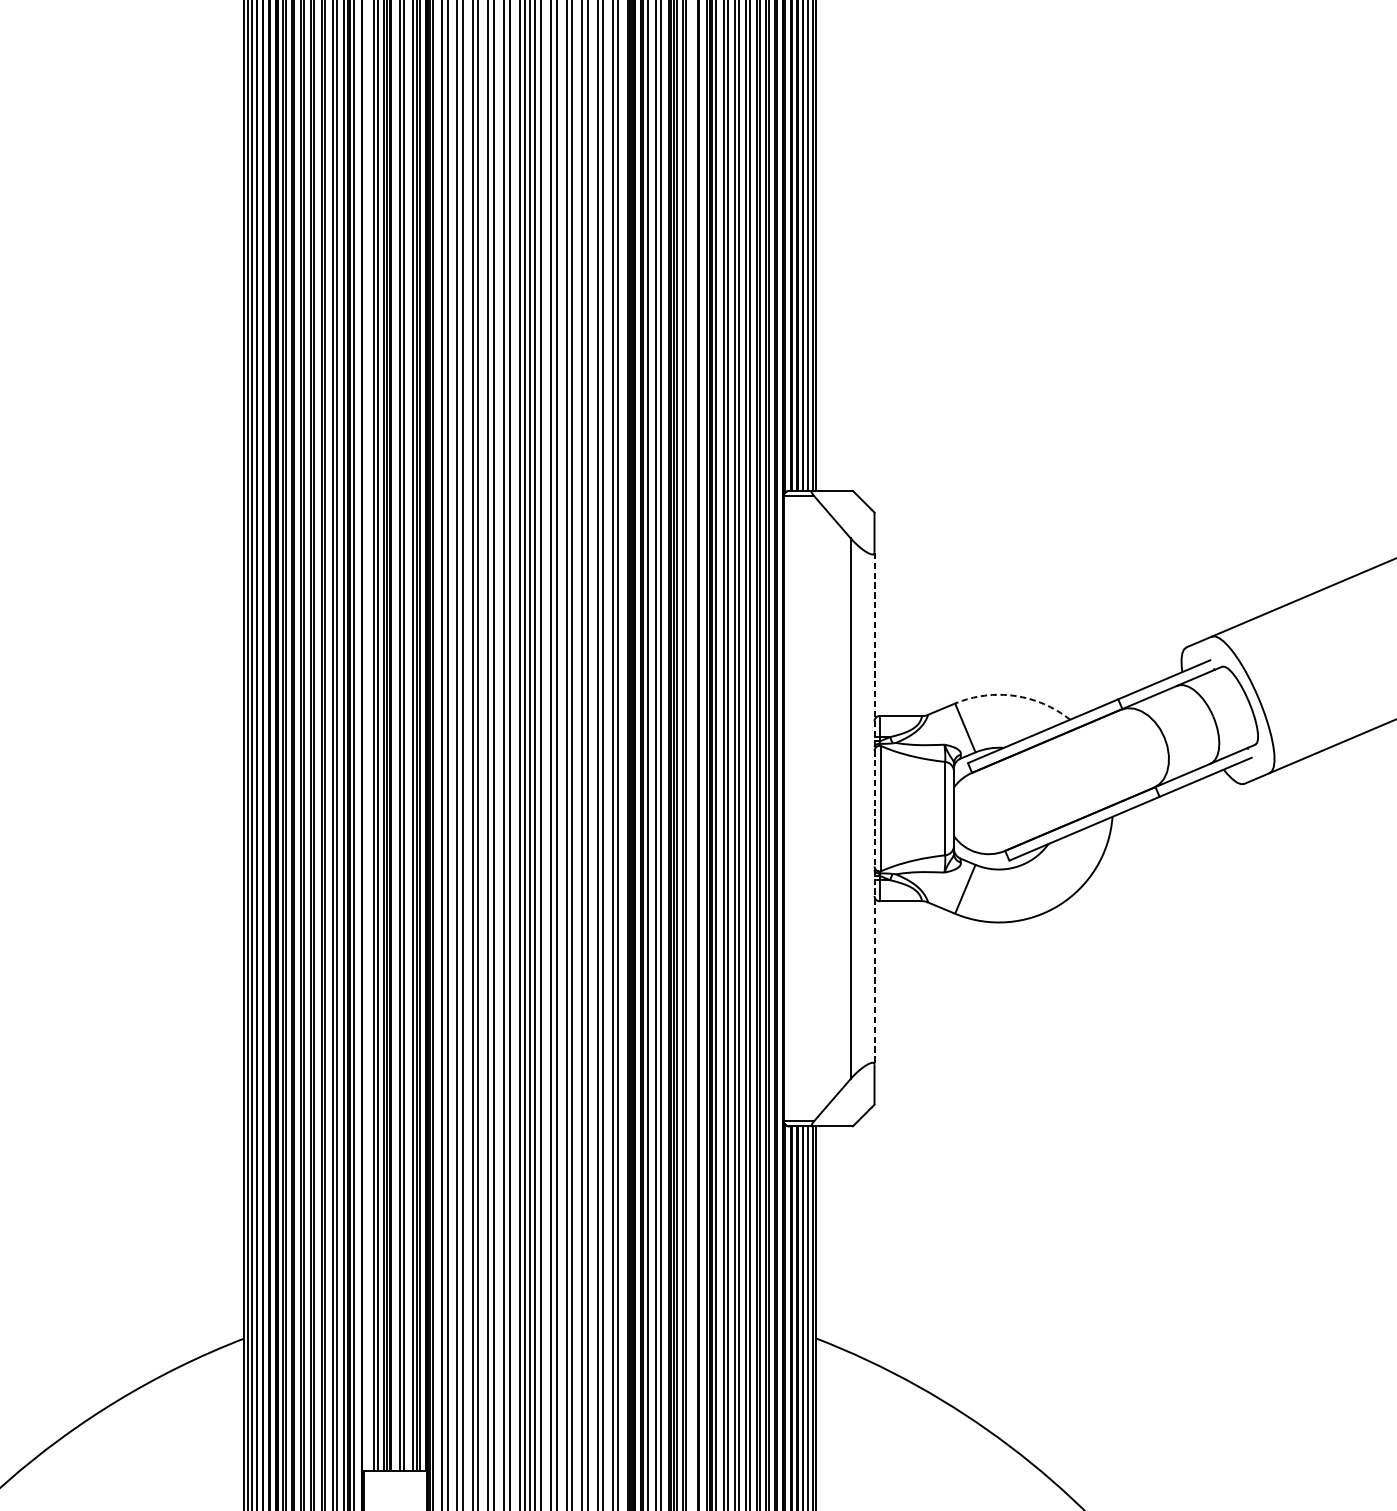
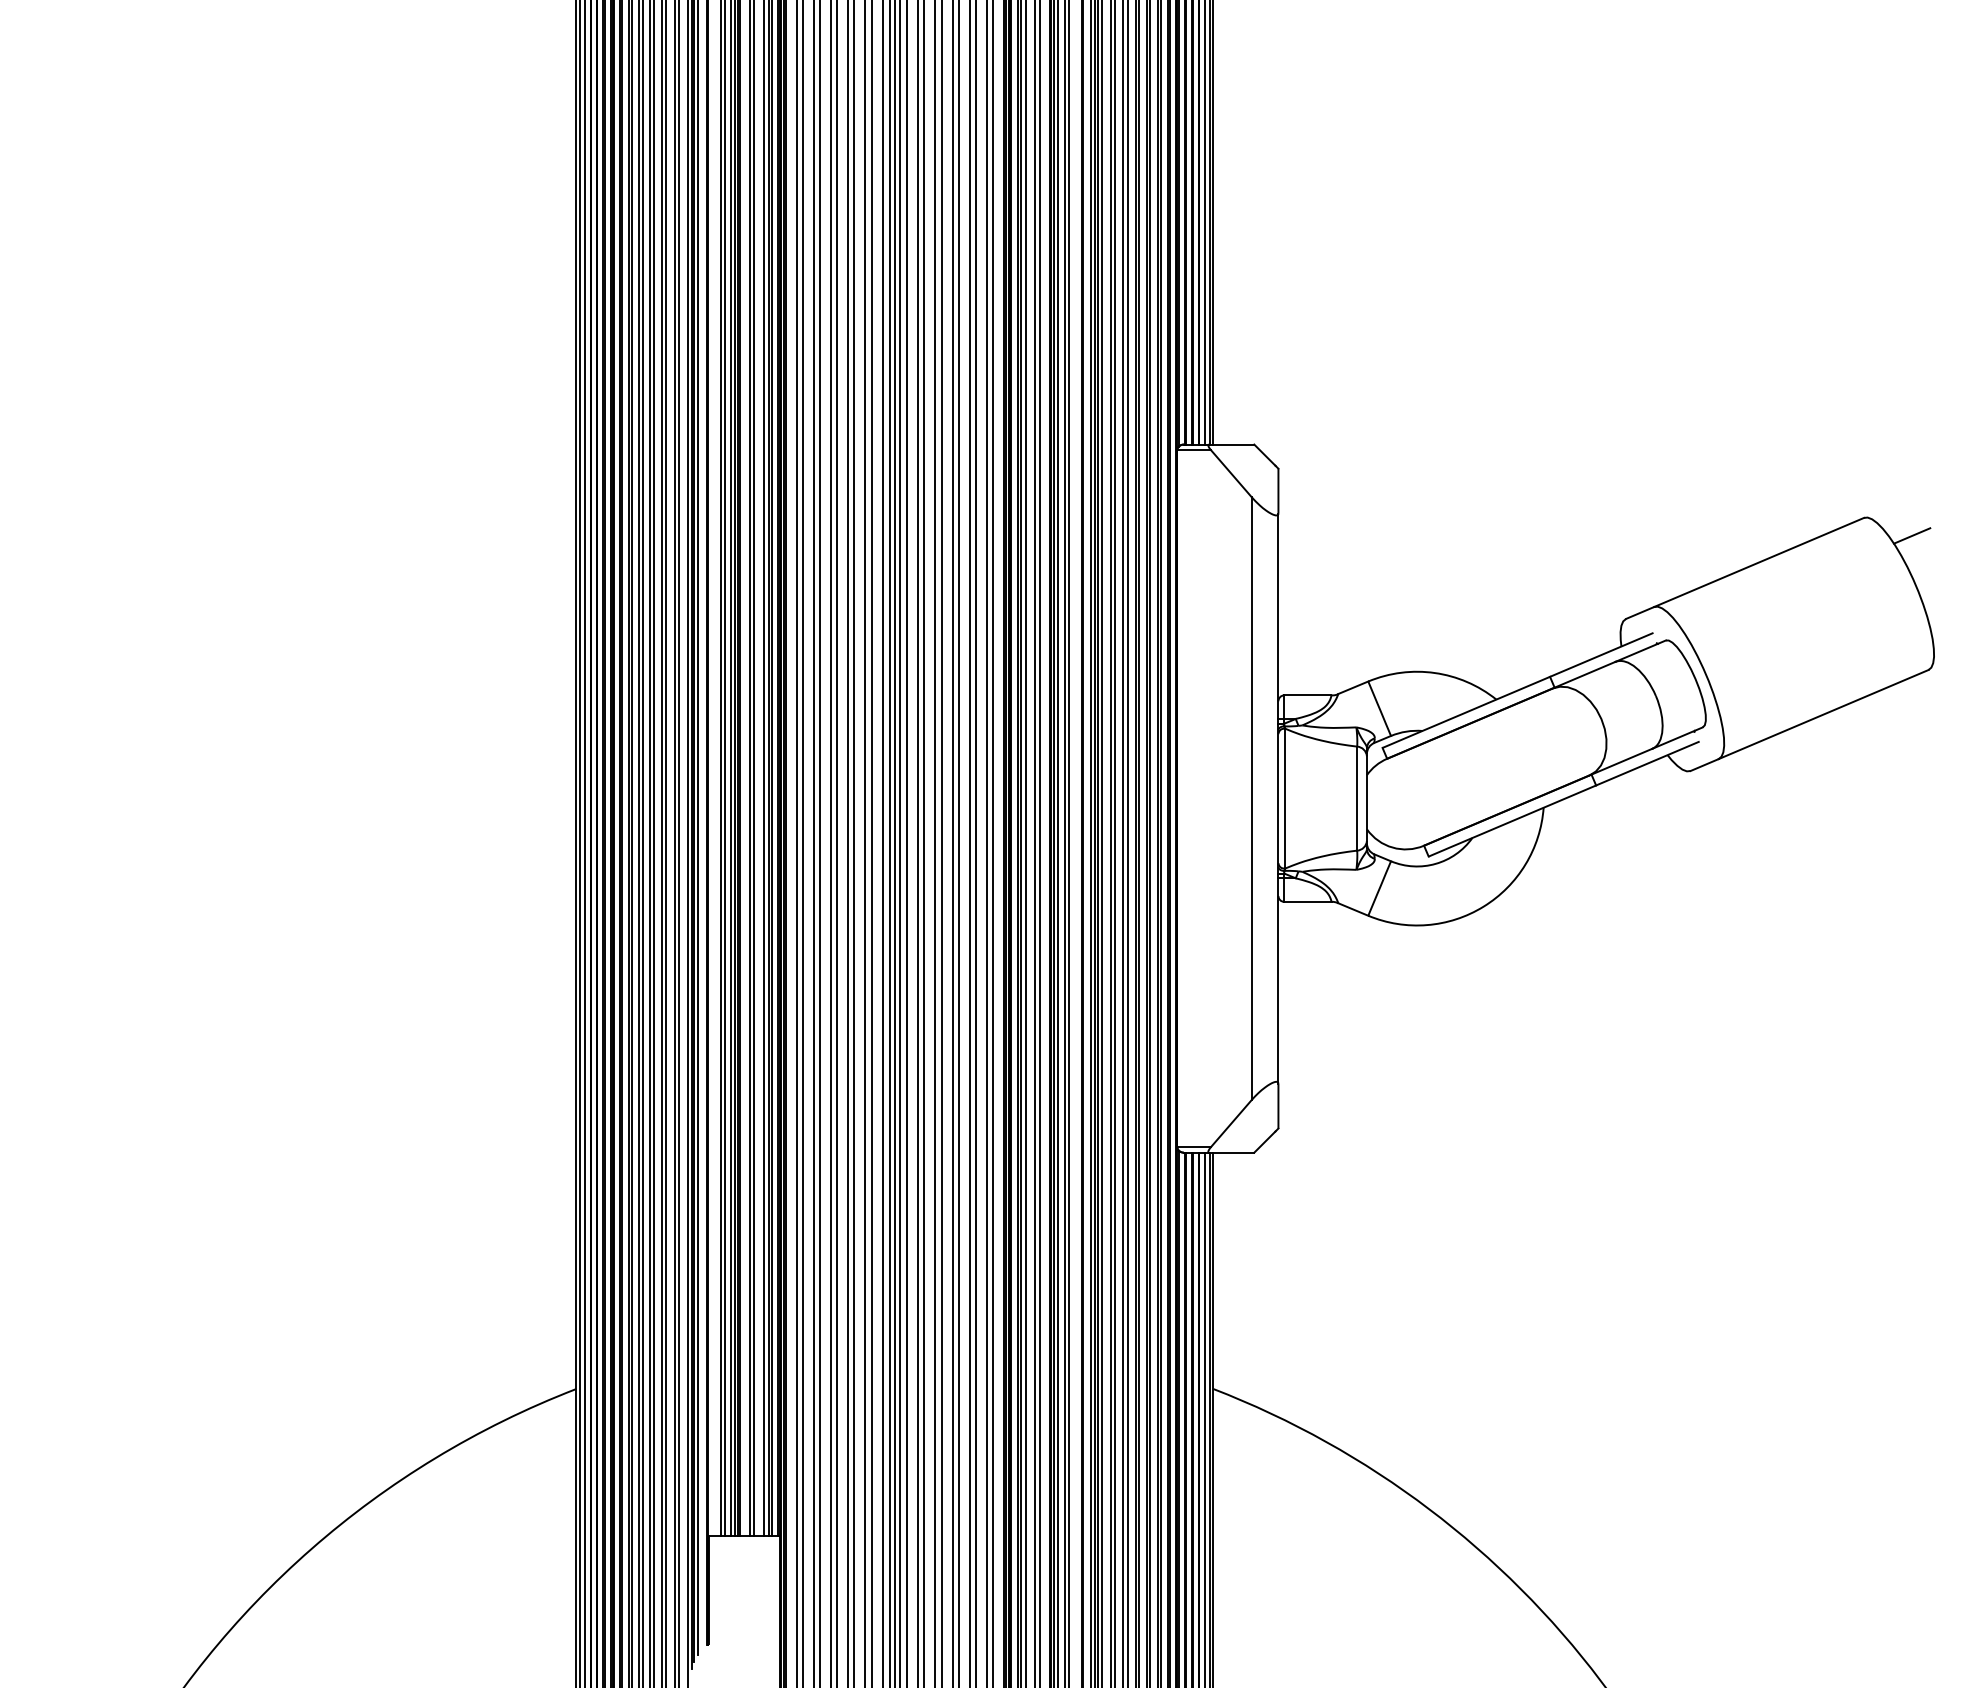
arc: (1014, 696) -> (1434, 673), dashed -> solid
line: (874, 809) -> (1278, 799), dashed -> solid

